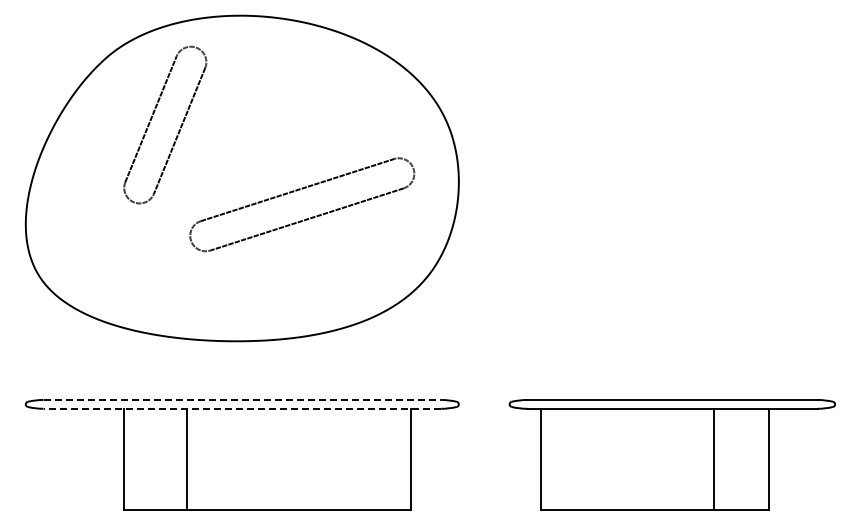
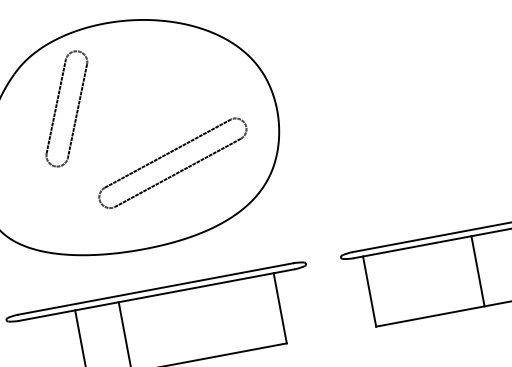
part: (297, 191) -> (167, 154), moved
line: (242, 399) -> (155, 288), dashed -> solid
line: (242, 408) -> (156, 294), dashed -> solid
line: (714, 459) -> (478, 271), moved

